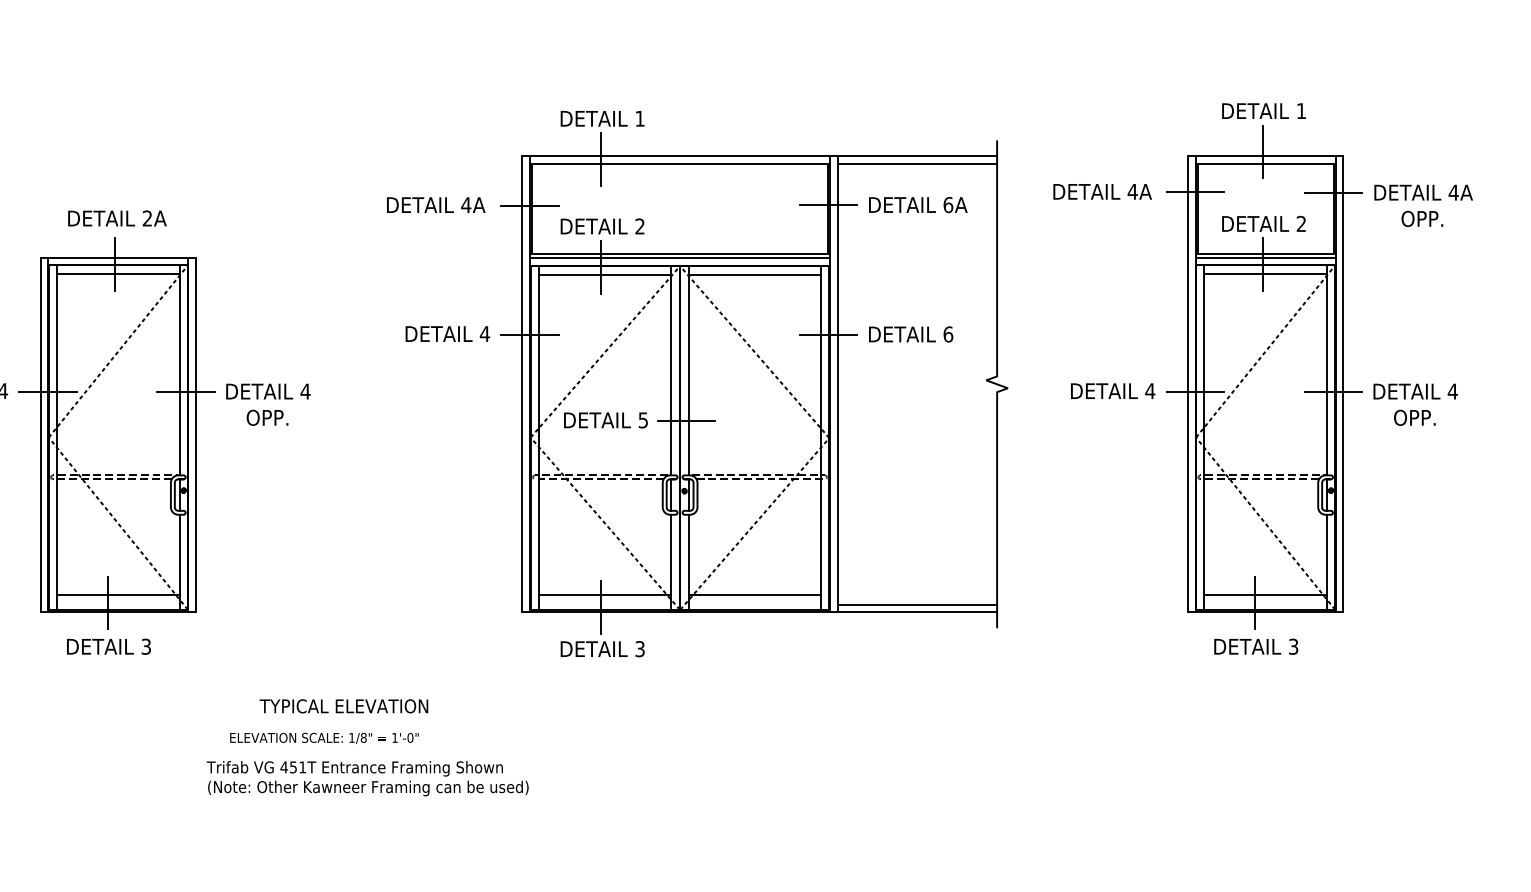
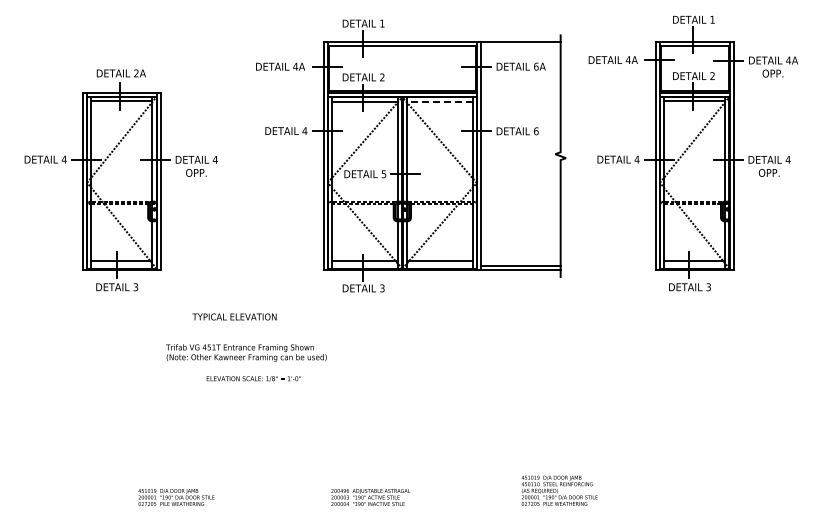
line: (916, 164) -> (520, 46), removed
line: (754, 274) -> (439, 101), solid -> dashed
text: (323, 737) -> (253, 378), moved

